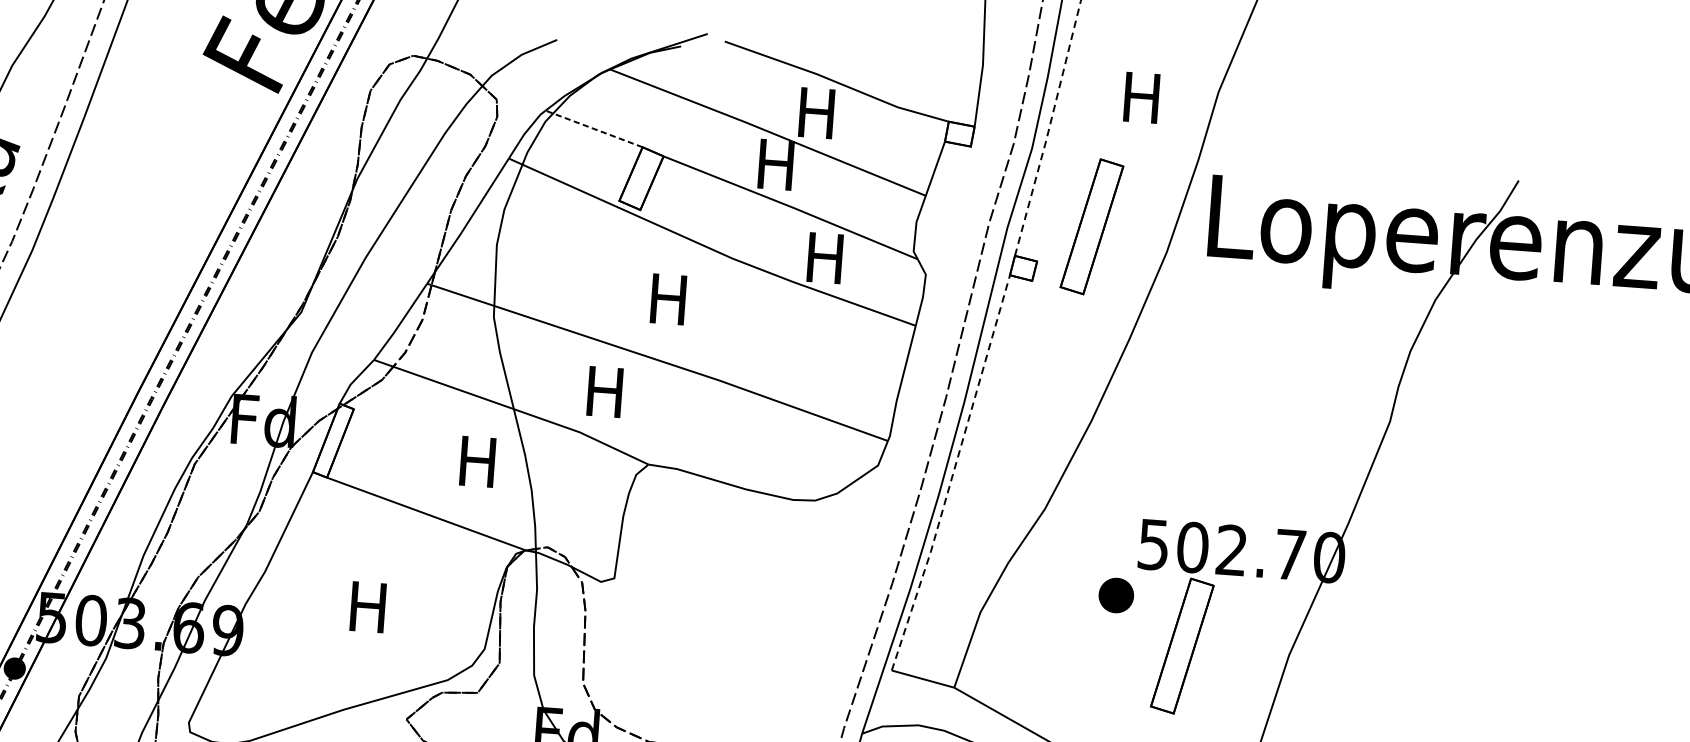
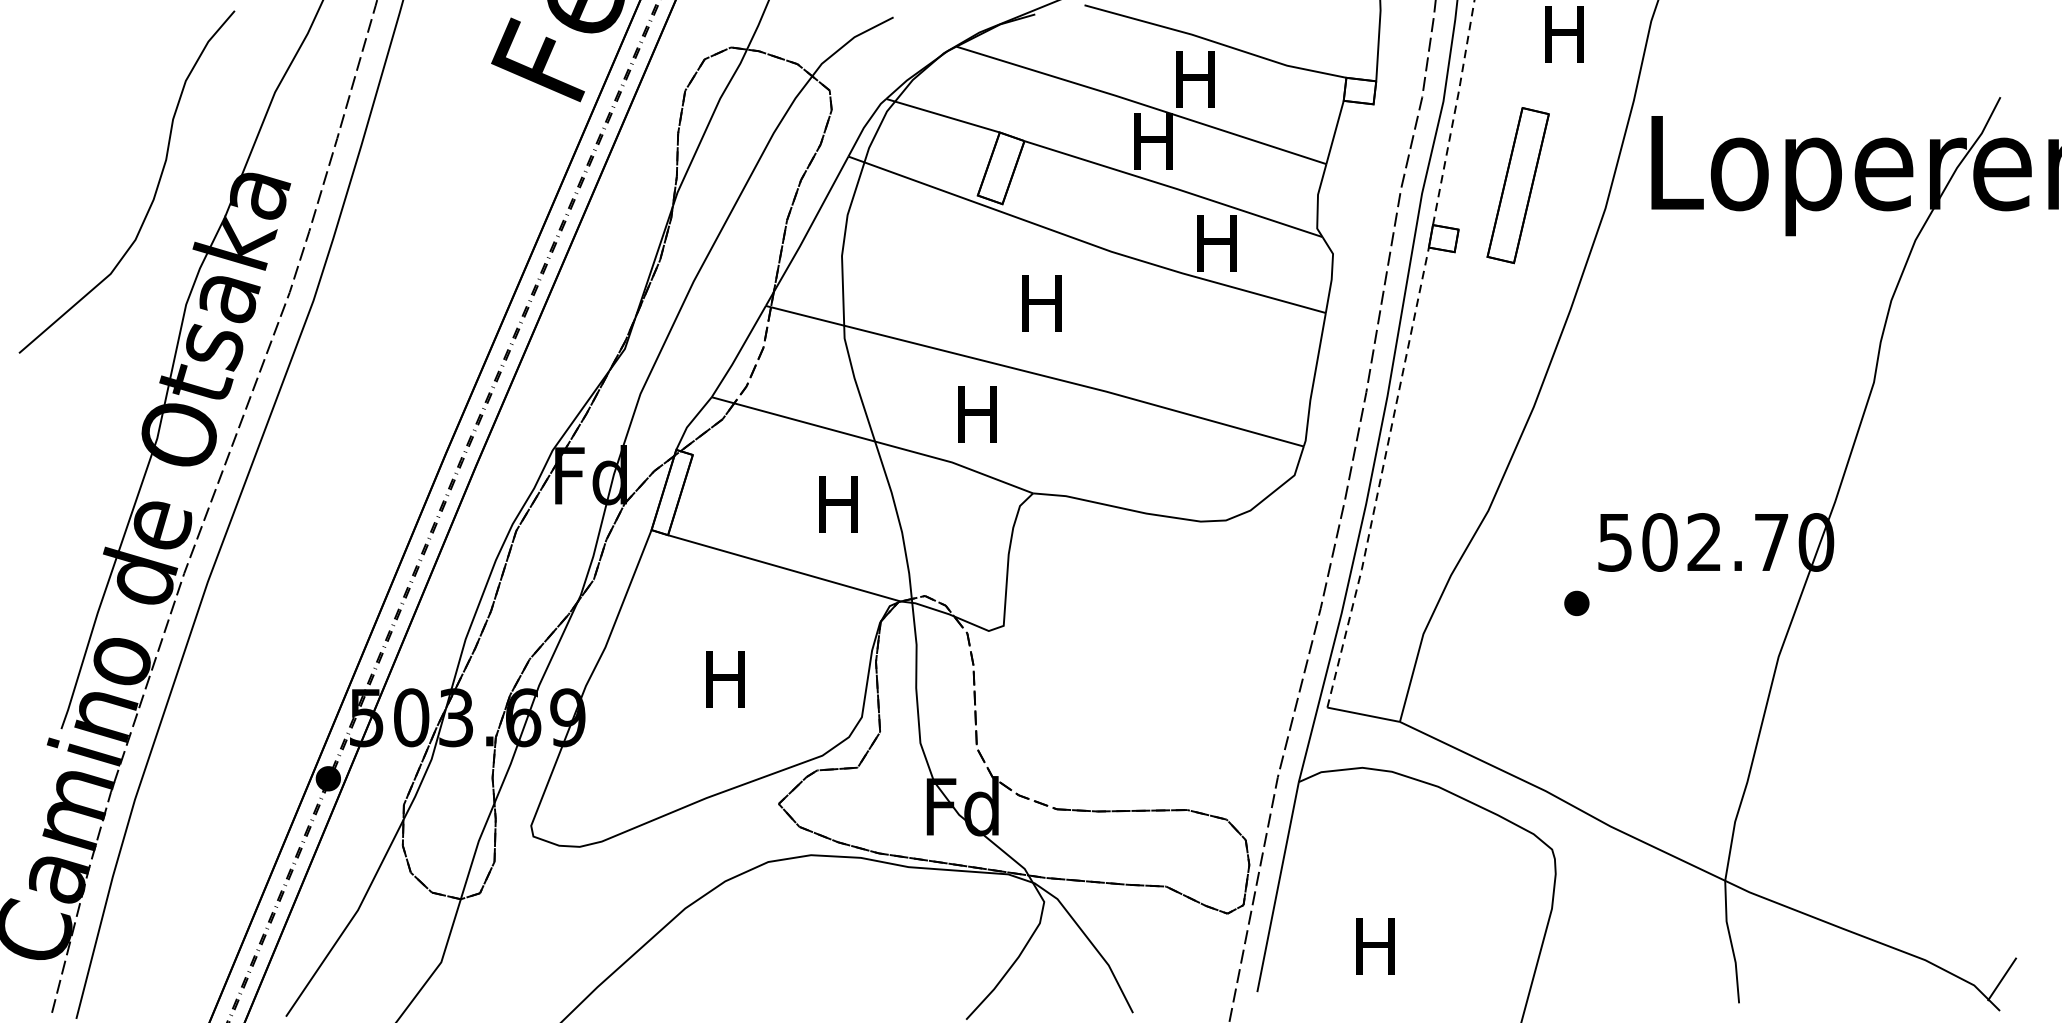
line: (593, 128) -> (942, 115), dashed -> solid
part: (1116, 595) -> (1576, 603), size x0.62
part: (1181, 646) -> (1655, 655), removed

